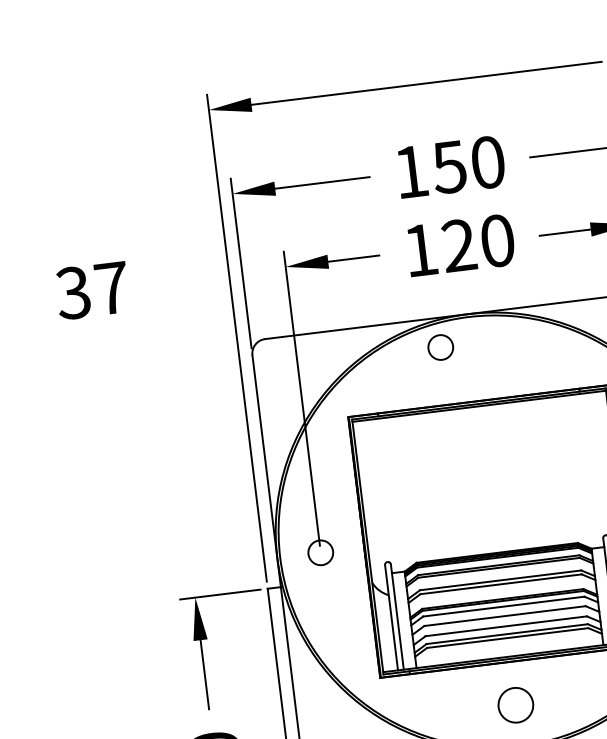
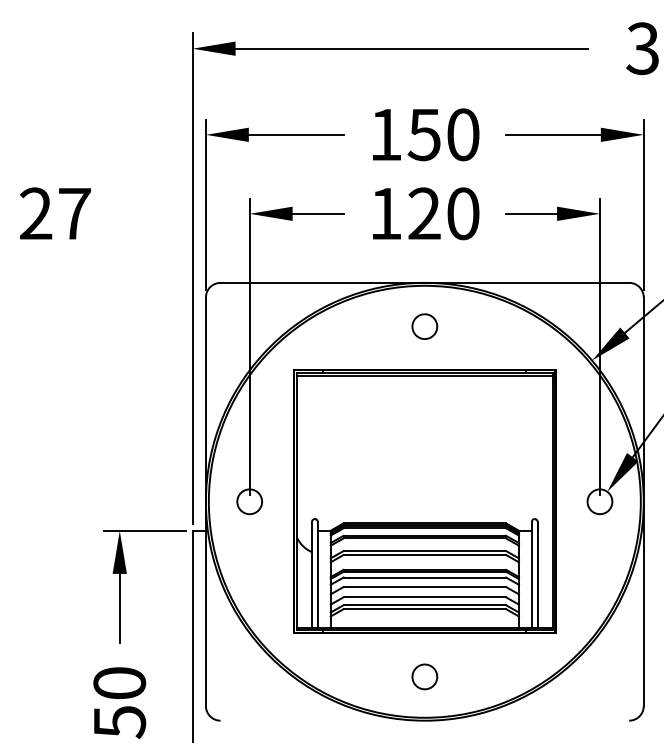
text: (73, 292) -> (35, 213), 37 -> 27
circle: (440, 347) -> (424, 326), moved
circle: (515, 704) -> (424, 676), size x0.71

